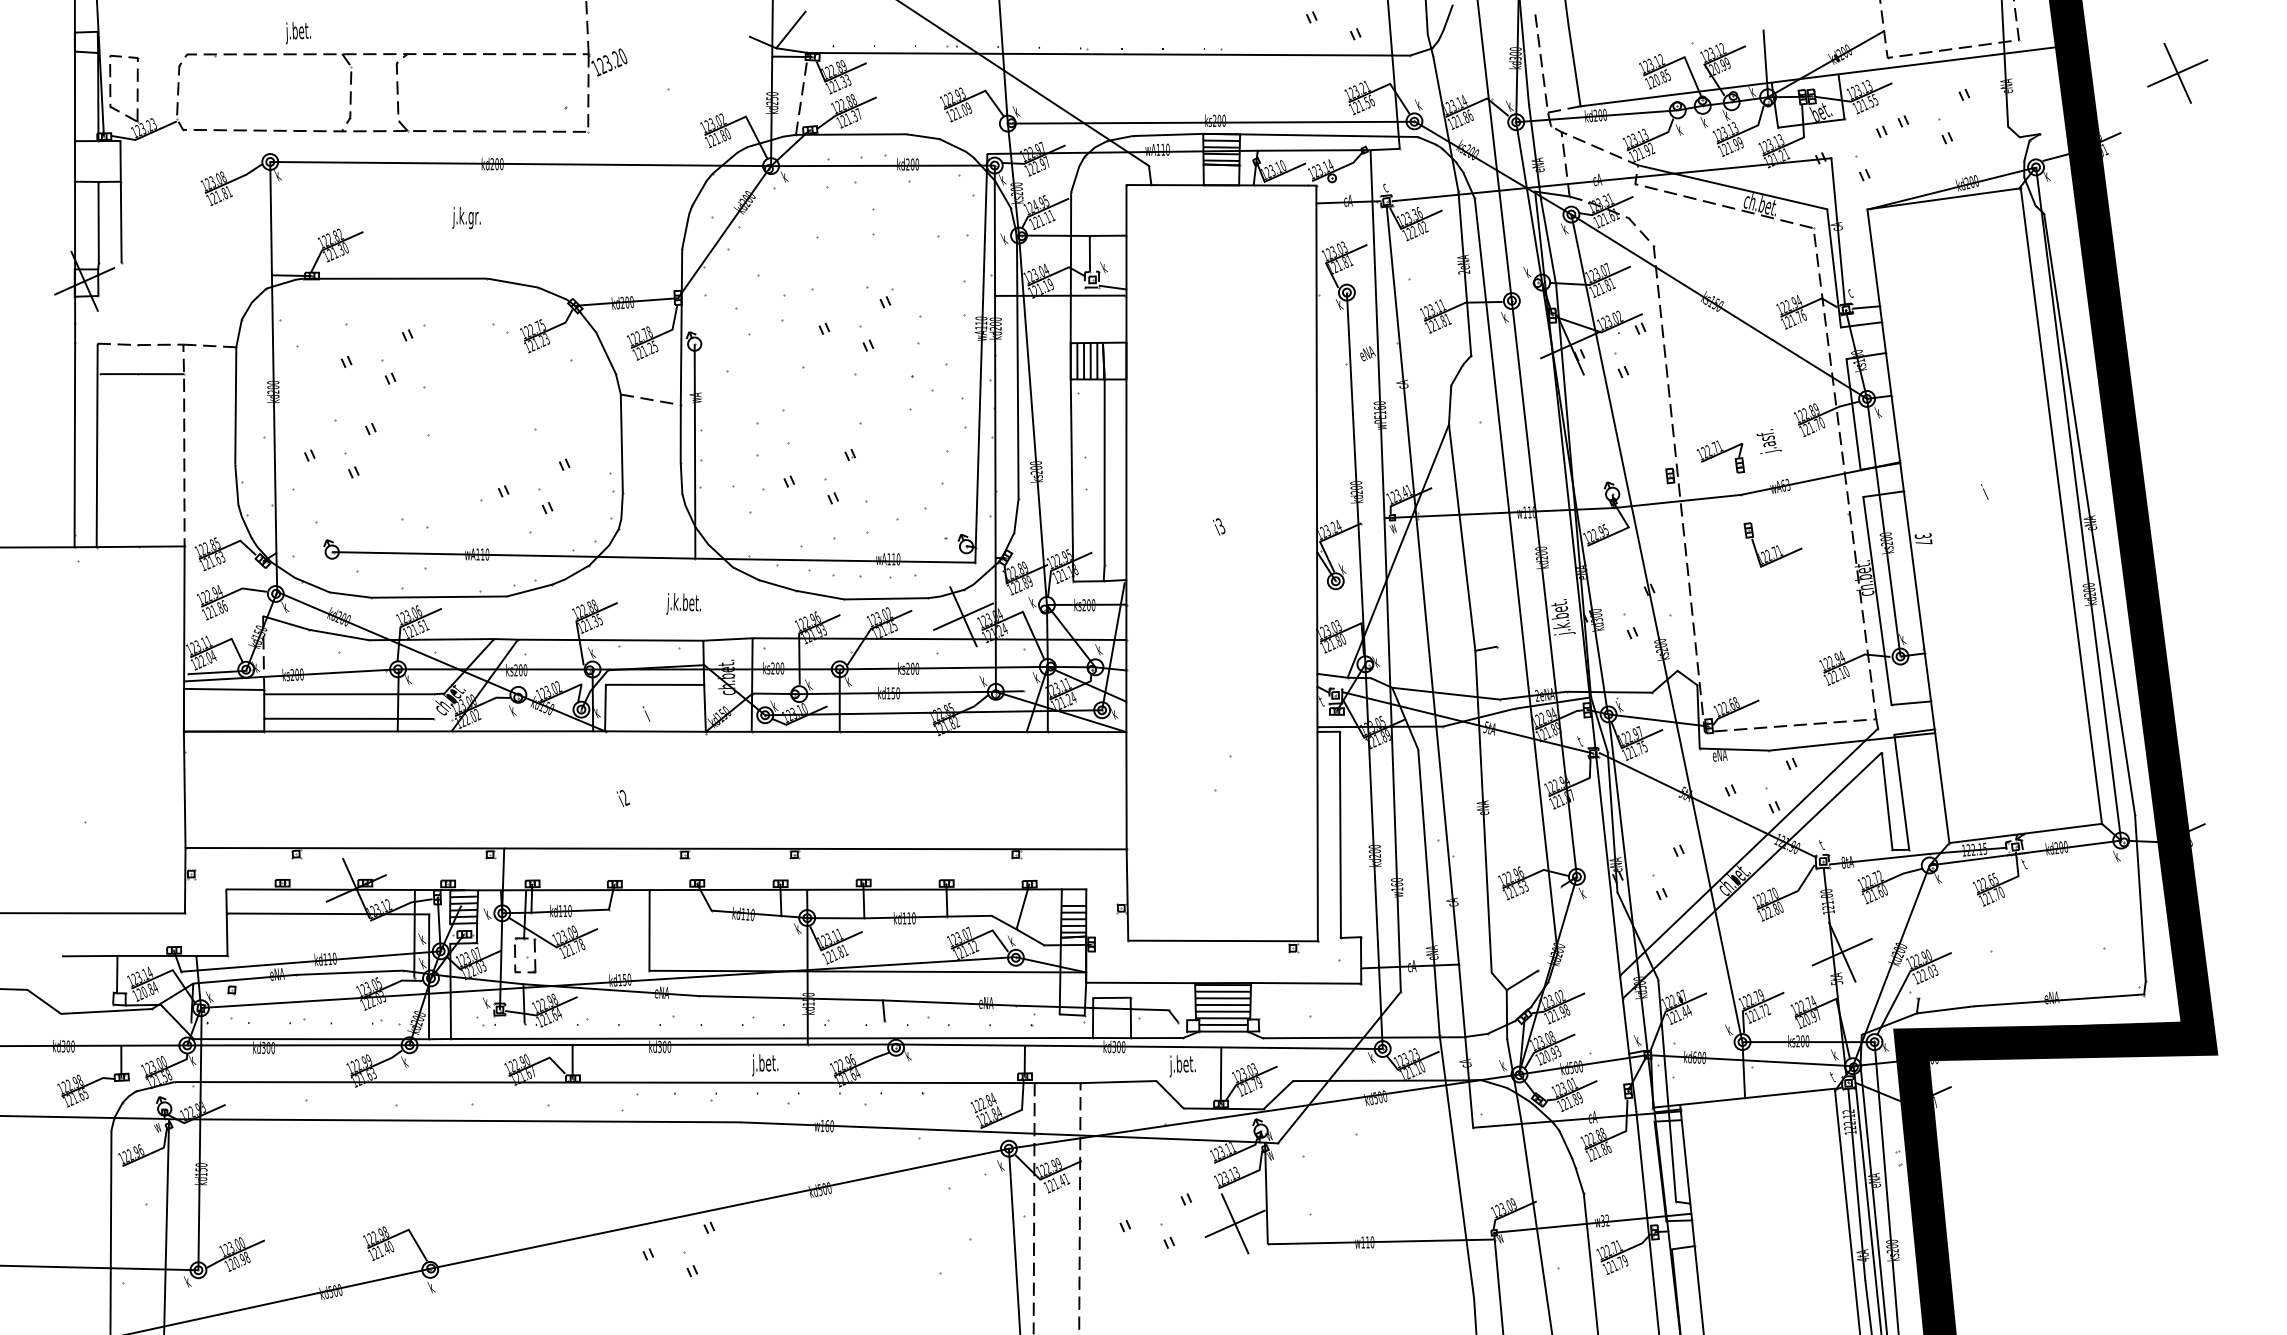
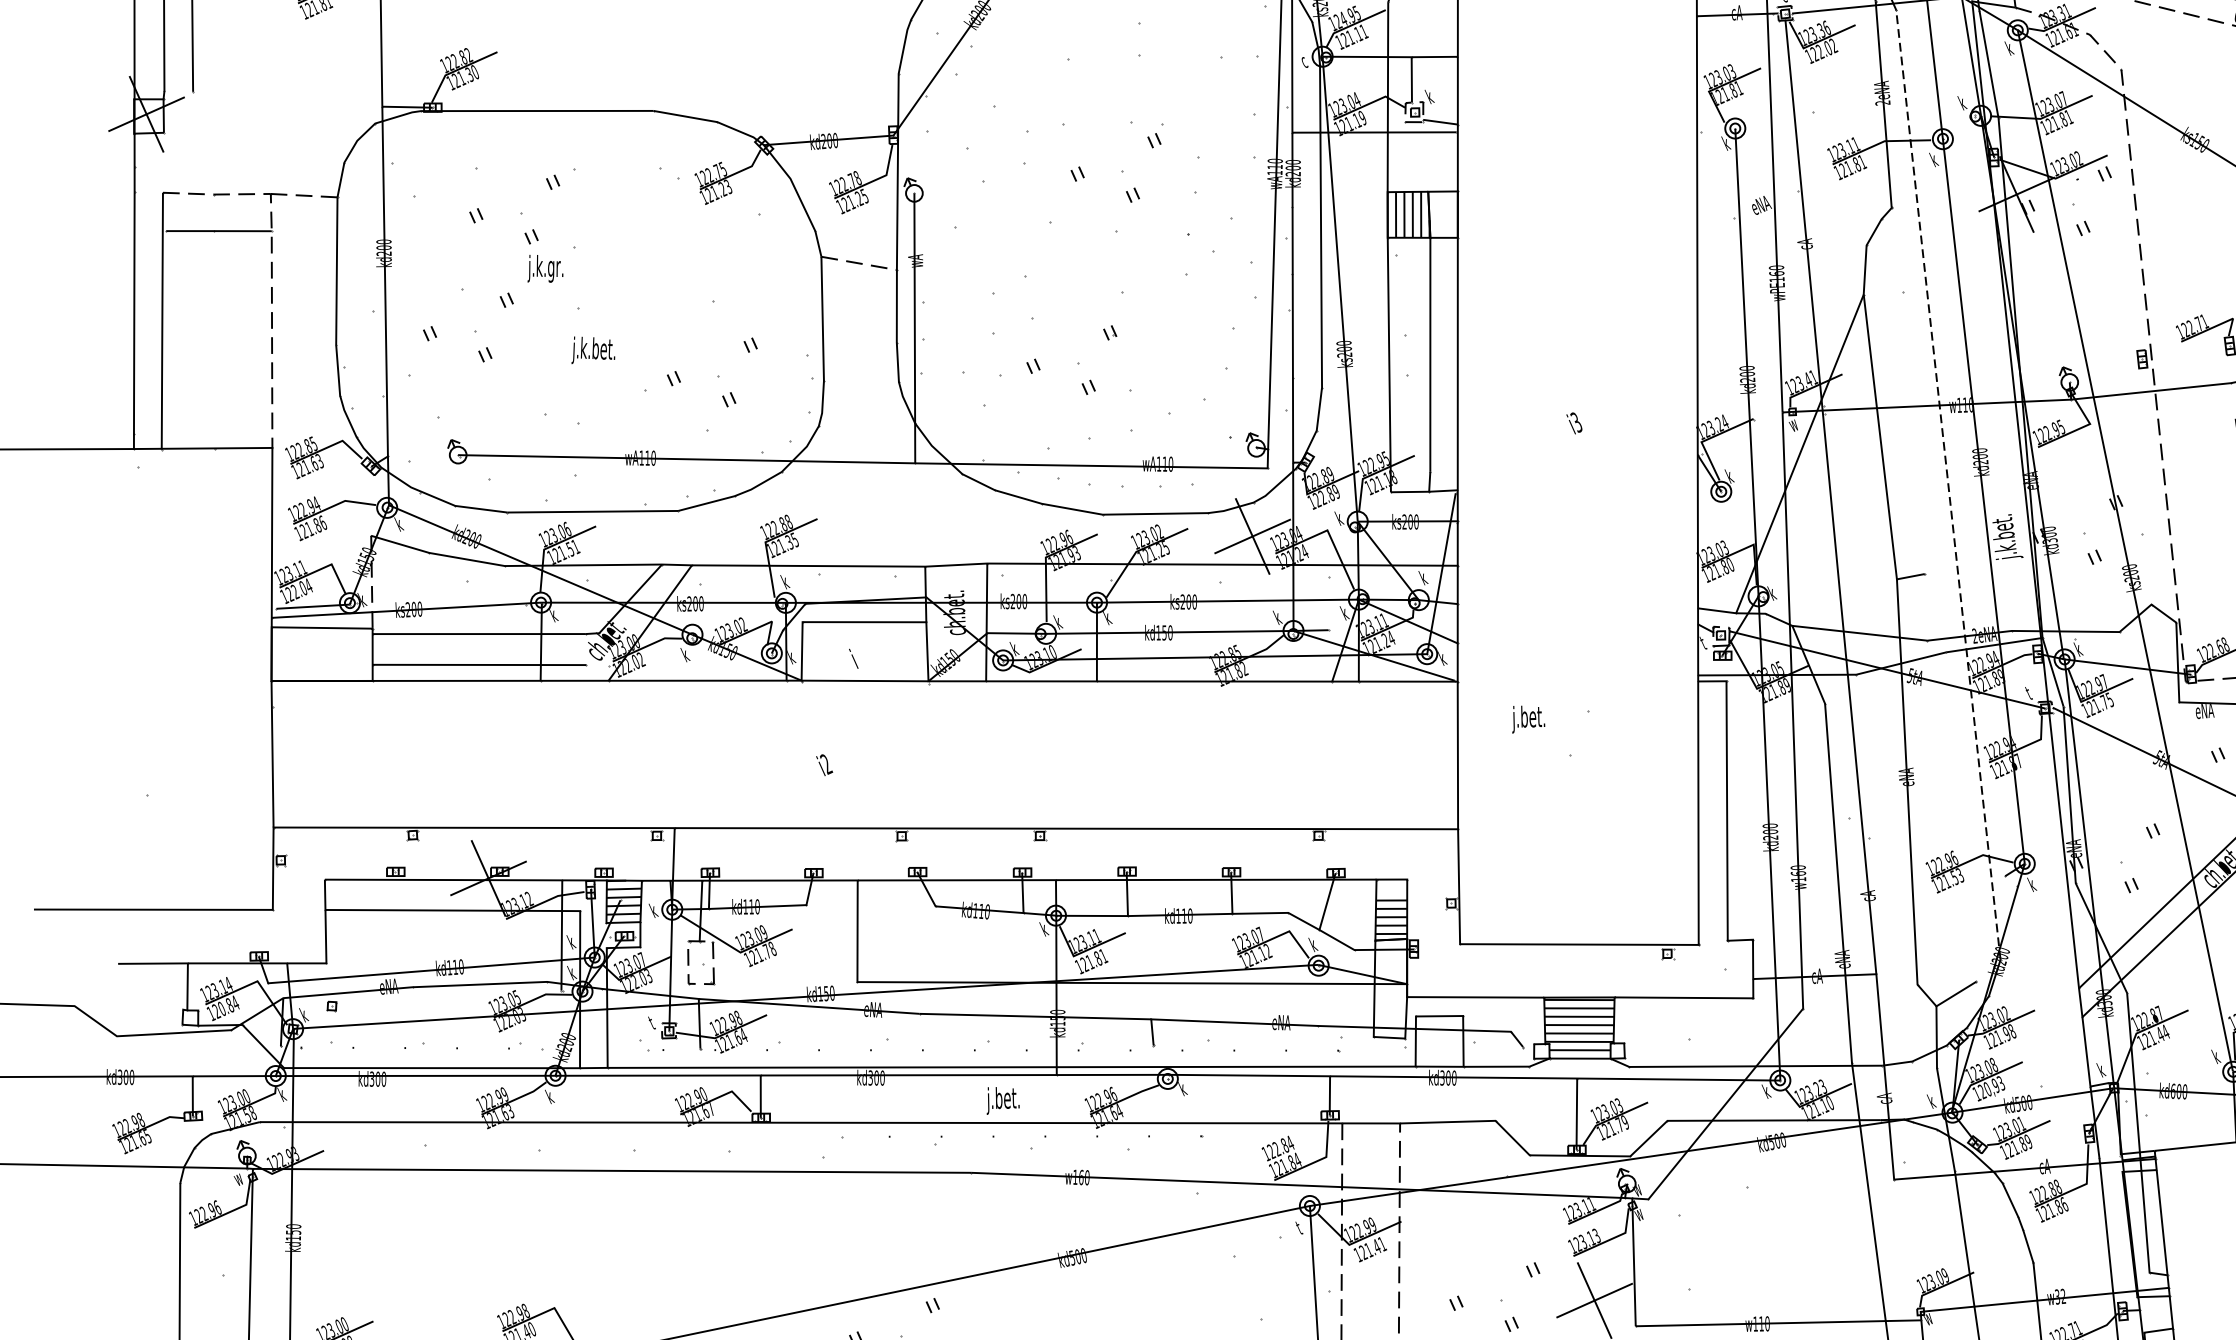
text: (466, 218) -> (545, 269), moved
text: (1004, 238) -> (1304, 60), k -> c
line: (1516, 575) -> (1948, 484), solid -> dashed
text: (683, 603) -> (593, 349), moved
text: (486, 1002) -> (652, 1021), k -> t
text: (1182, 1066) -> (1528, 719), moved
text: (1000, 1165) -> (1299, 1227), k -> t

